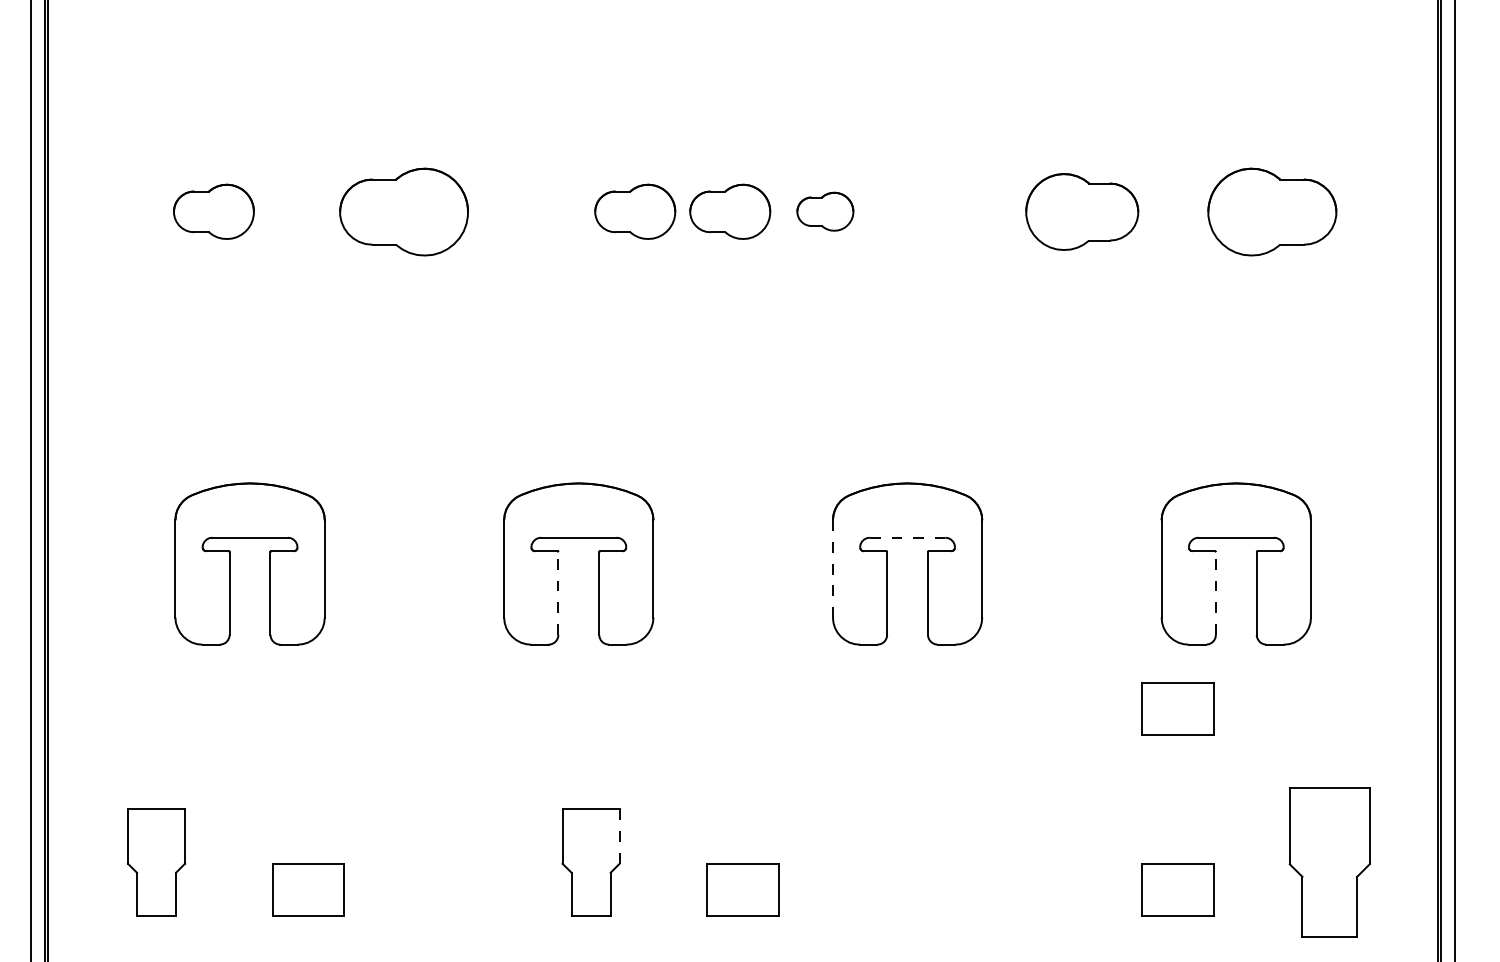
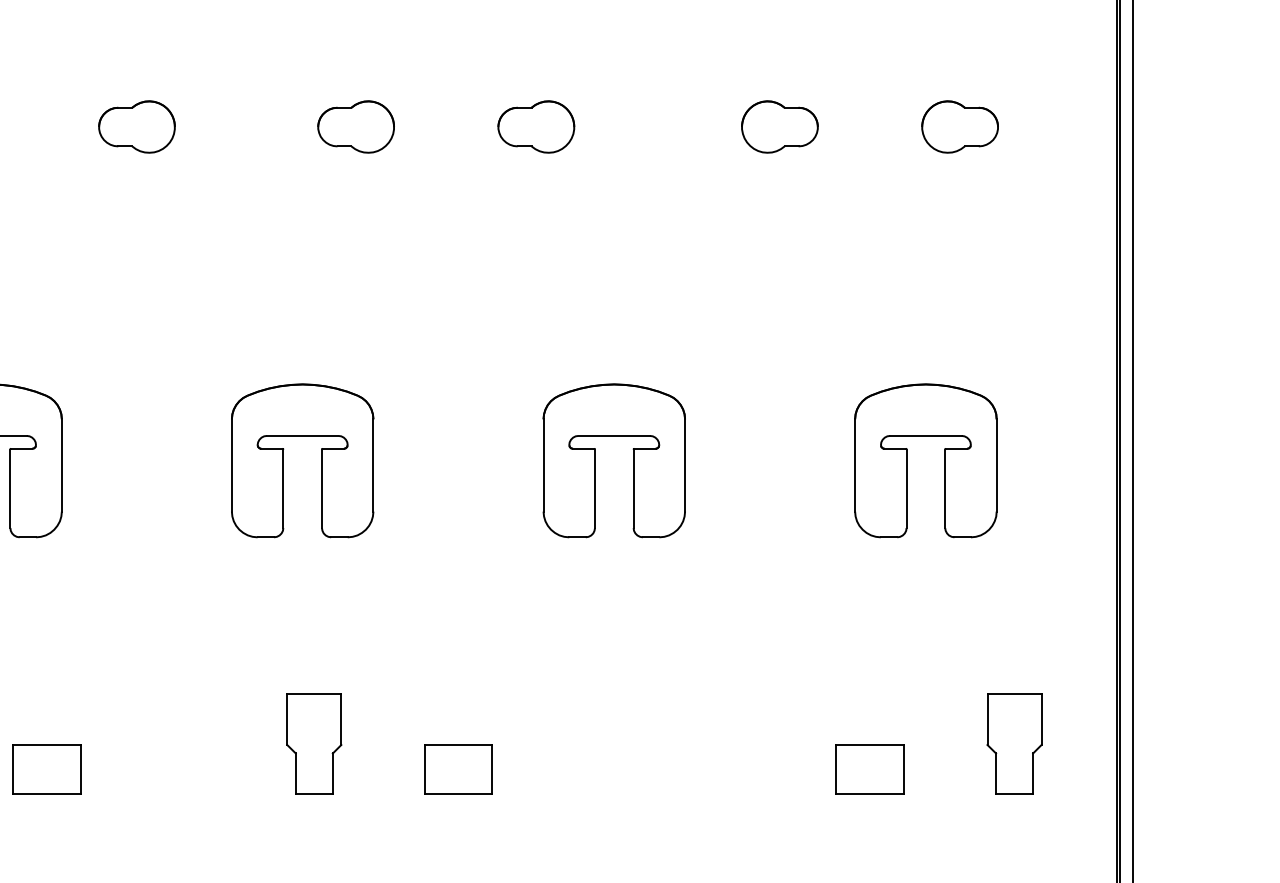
part: (403, 211) -> (136, 126), size x0.62
part: (730, 211) -> (446, 126), removed
part: (825, 211) -> (536, 126), size x1.43
part: (1082, 211) -> (780, 126), size x0.71
part: (1272, 211) -> (960, 126), size x0.62
line: (907, 537) -> (614, 435), dashed -> solid
line: (832, 568) -> (543, 465), dashed -> solid
line: (558, 593) -> (283, 488), dashed -> solid
line: (1215, 593) -> (906, 488), dashed -> solid
part: (1177, 708) -> (870, 597), removed
line: (619, 836) -> (341, 719), dashed -> solid
part: (1329, 862) -> (1014, 743), size x0.71

